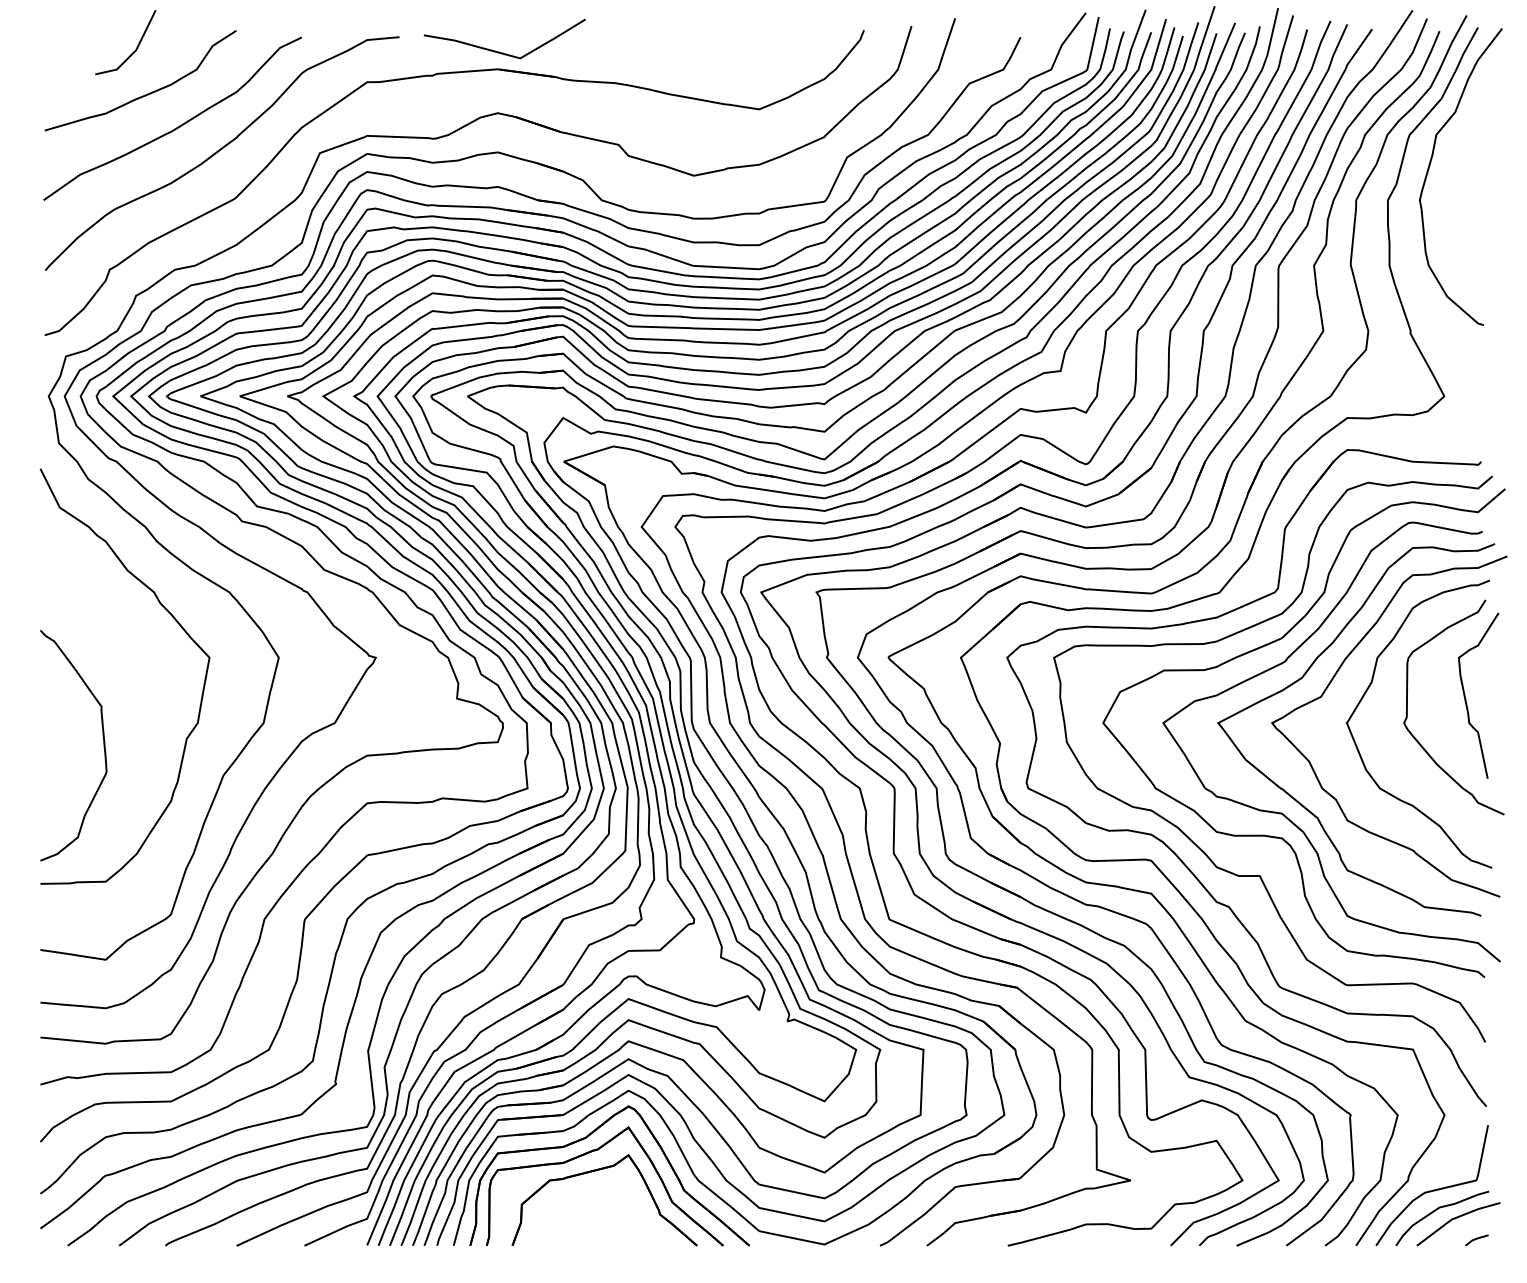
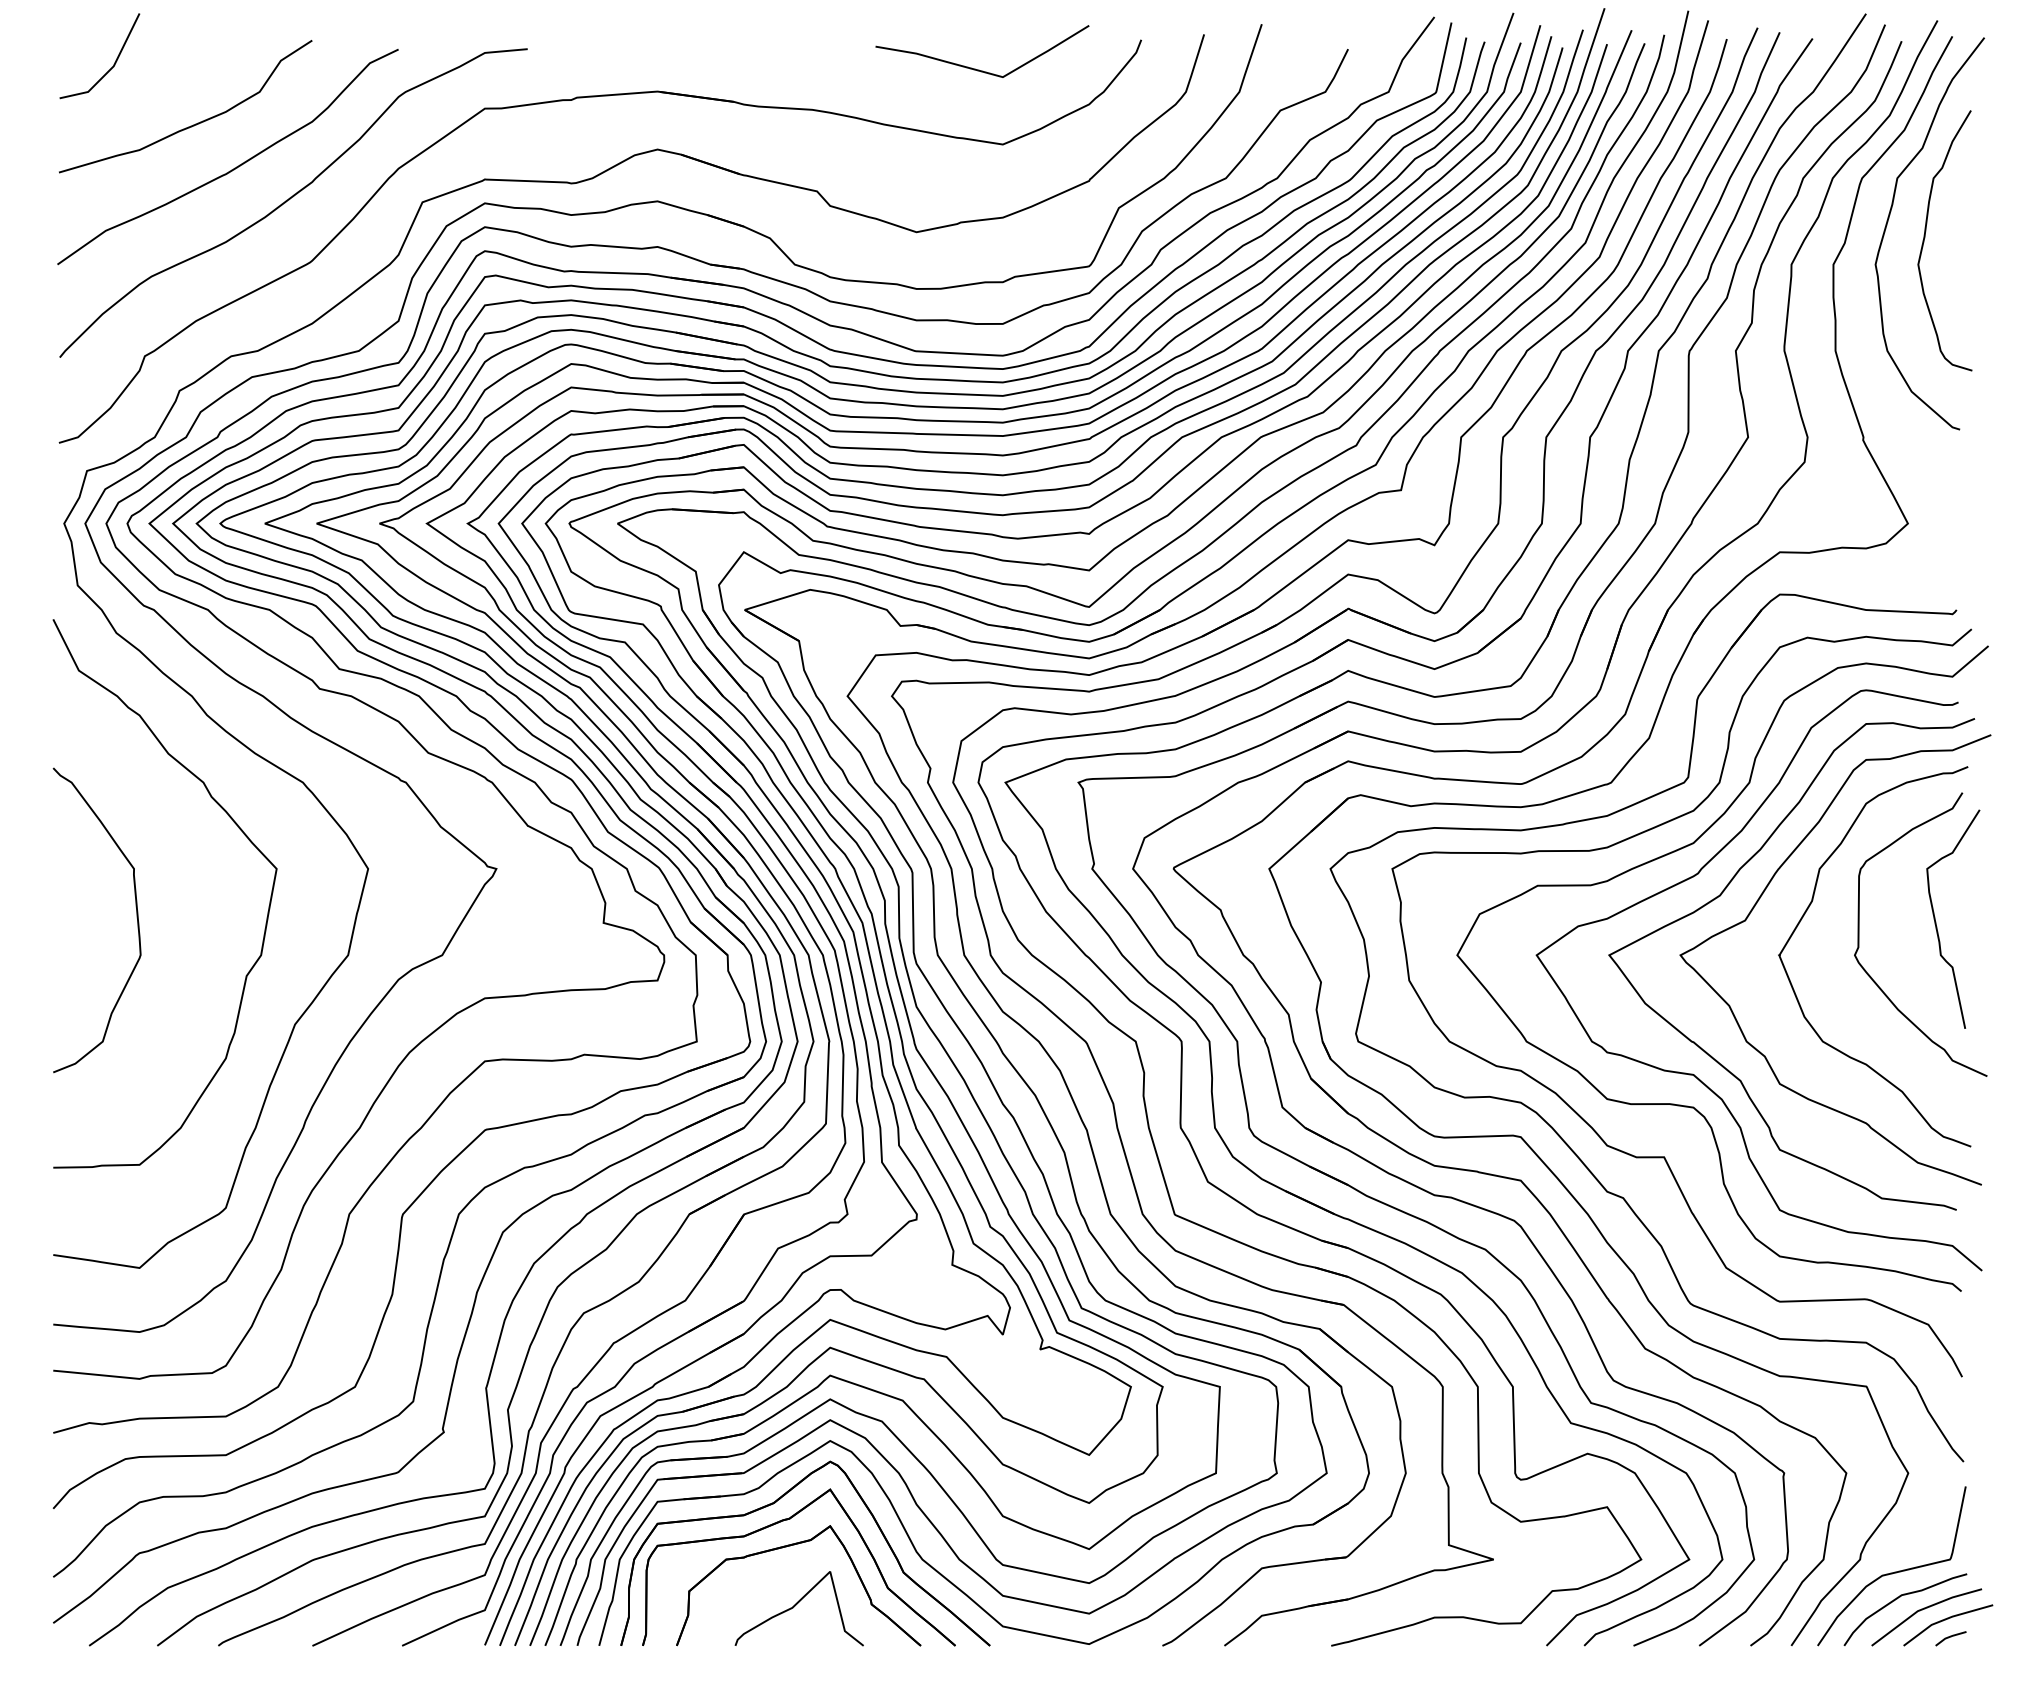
line: (134, 50) -> (111, 66), moved
curve: (499, 51) -> (975, 68), moved
curve: (1457, 182) -> (1925, 241), added
curve: (103, 745) -> (136, 920), moved
curve: (603, 1214) -> (797, 1604), added
line: (1474, 1226) -> (1947, 1620), added

